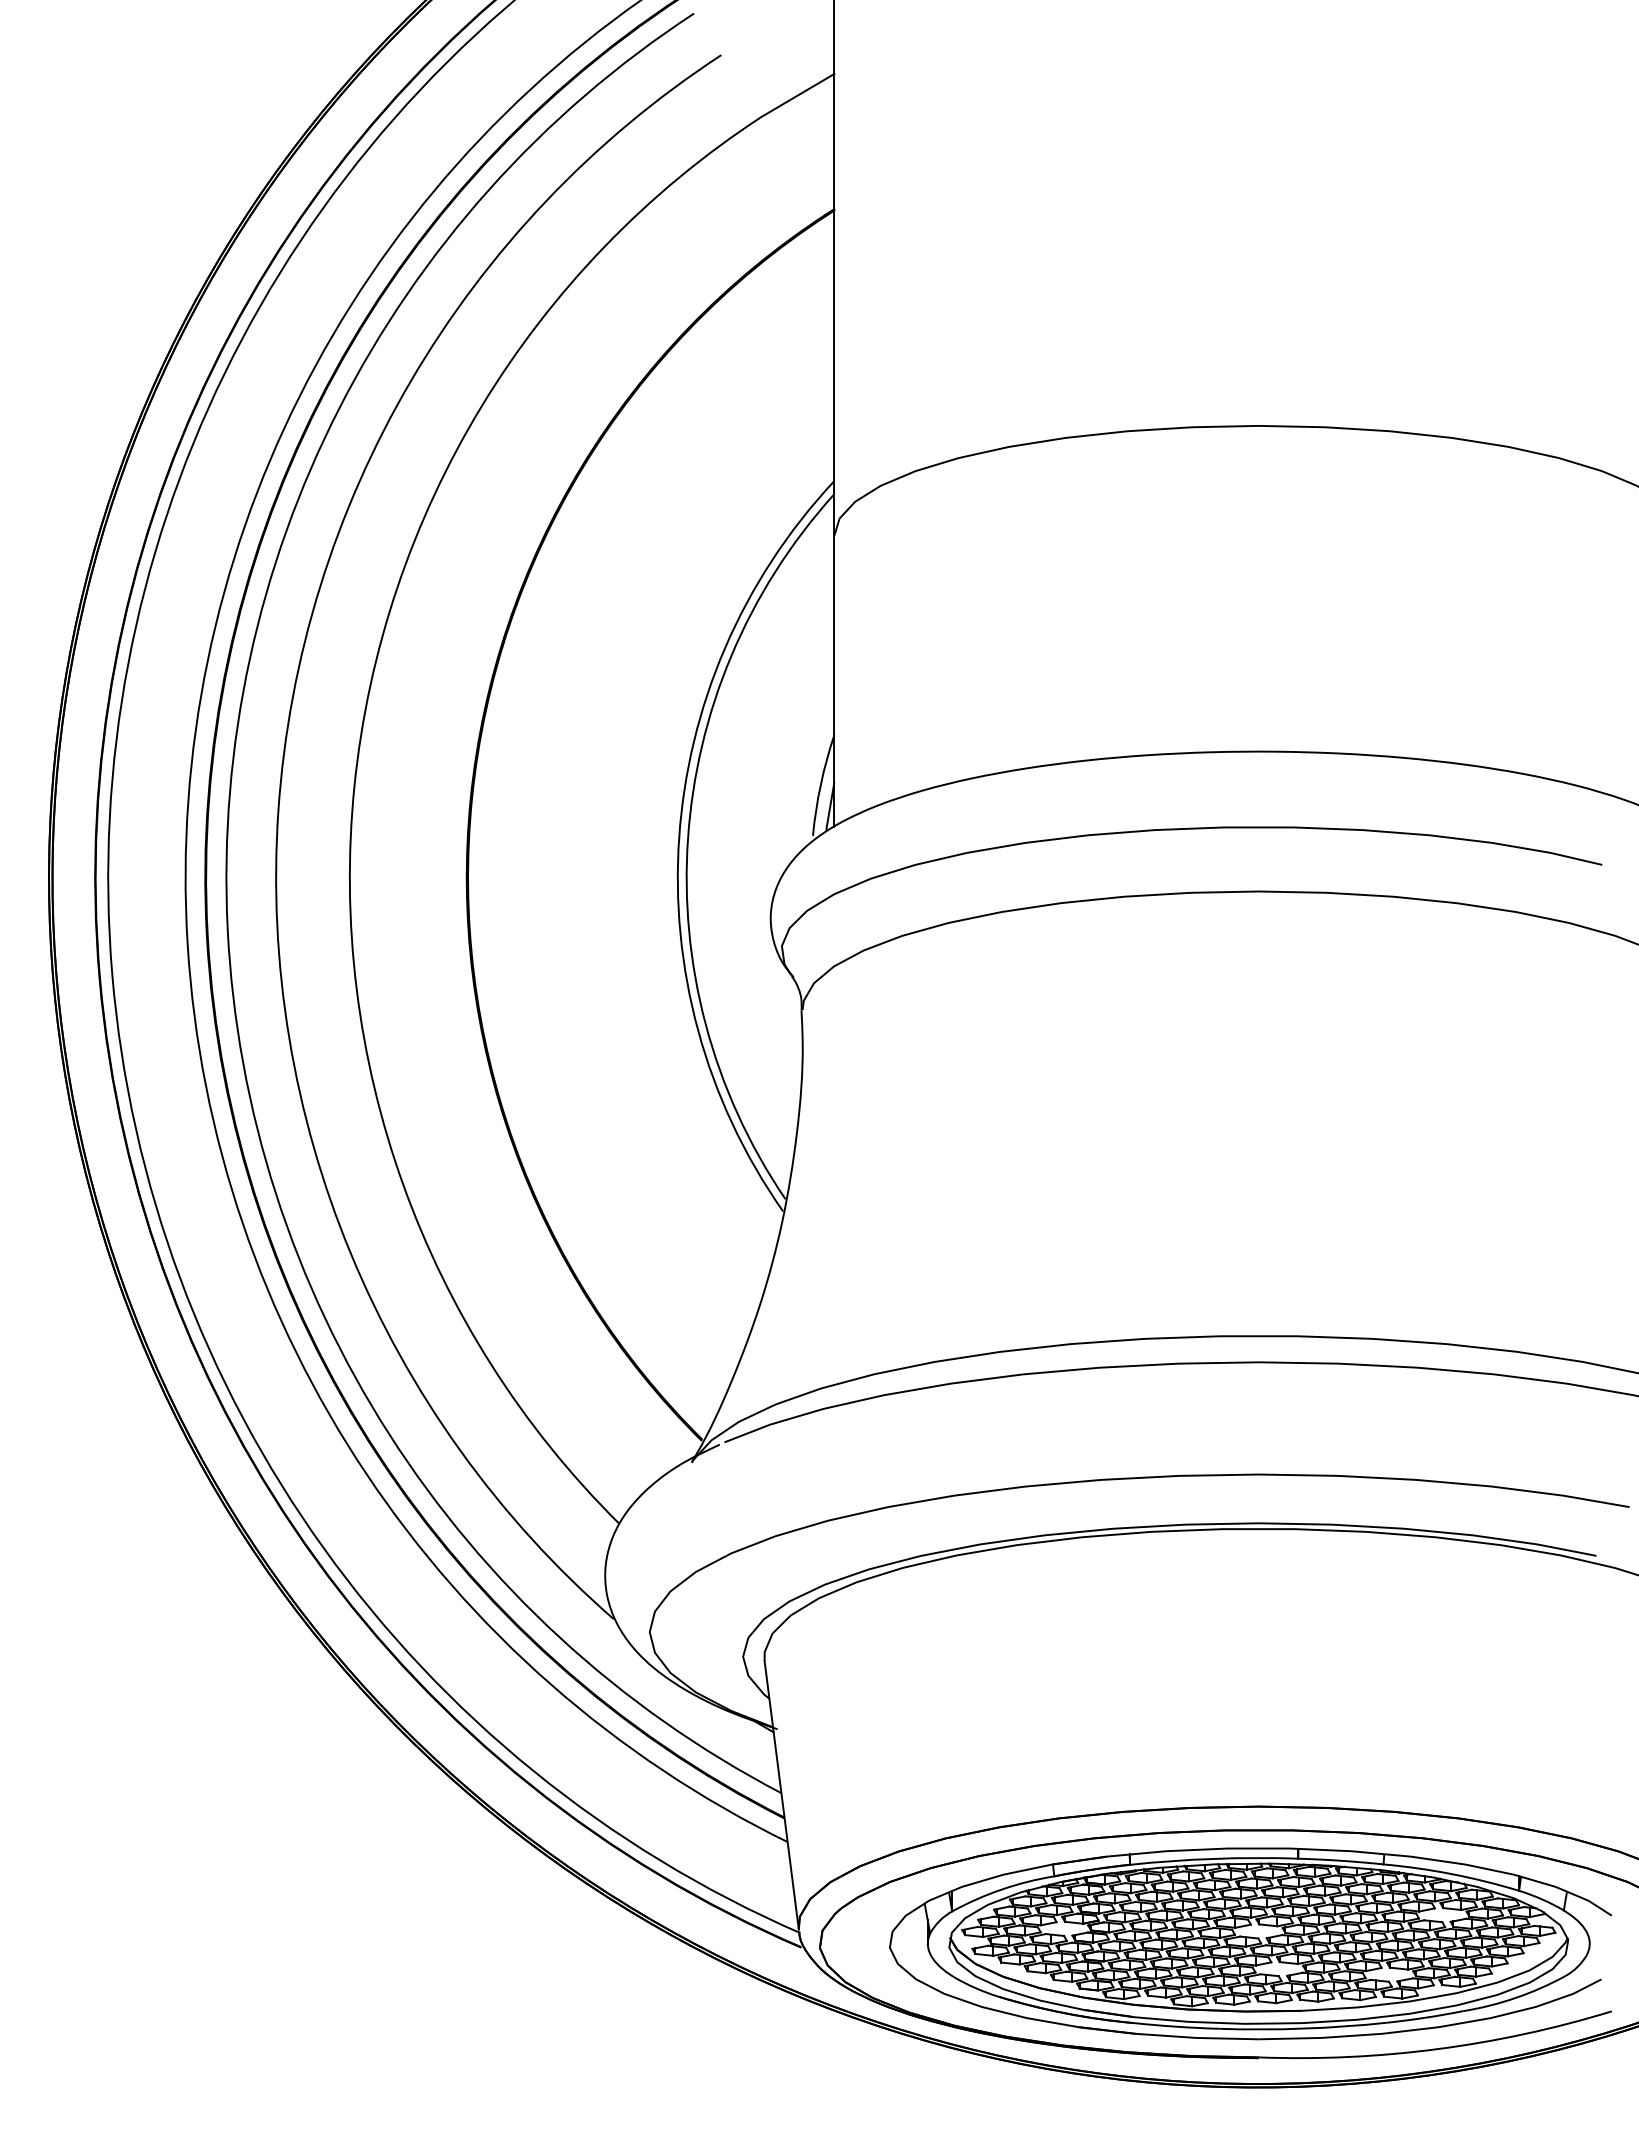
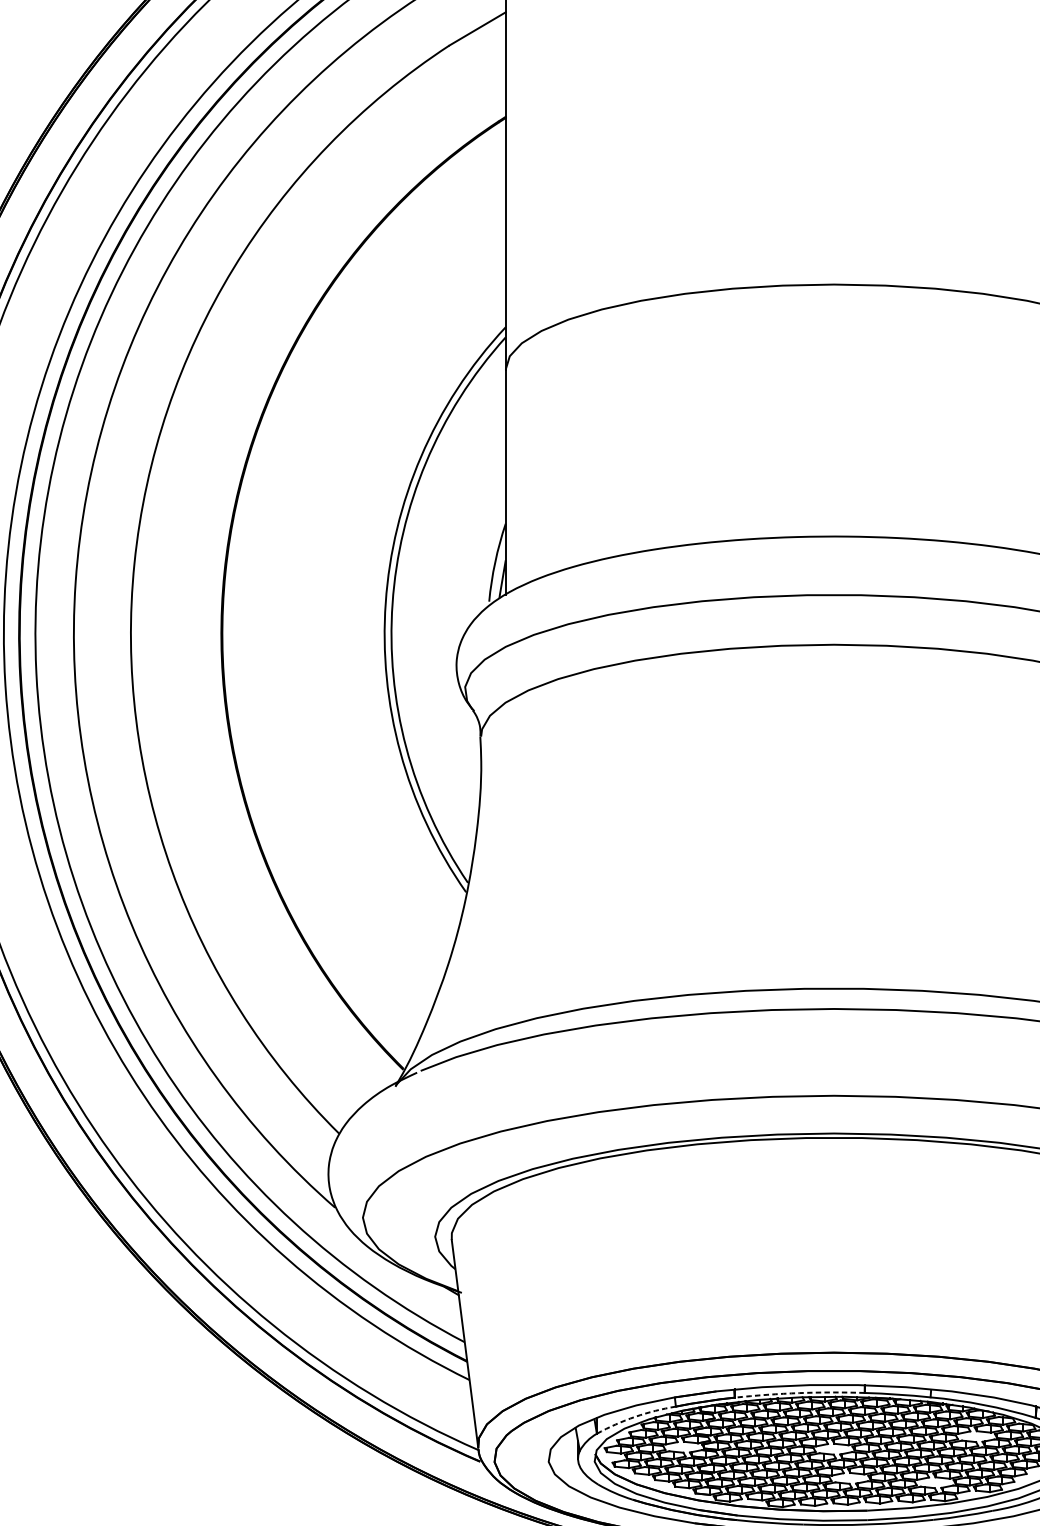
arc: (1214, 1858) -> (799, 1392), solid -> dashed
arc: (1001, 1889) -> (635, 1416), solid -> dashed

